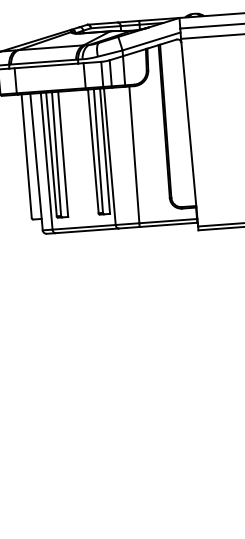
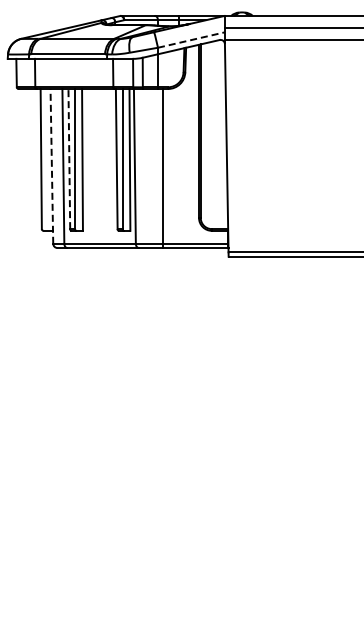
line: (151, 40) -> (191, 39), solid -> dashed
line: (51, 153) -> (69, 158), solid -> dashed
line: (36, 161) -> (51, 165), solid -> dashed

